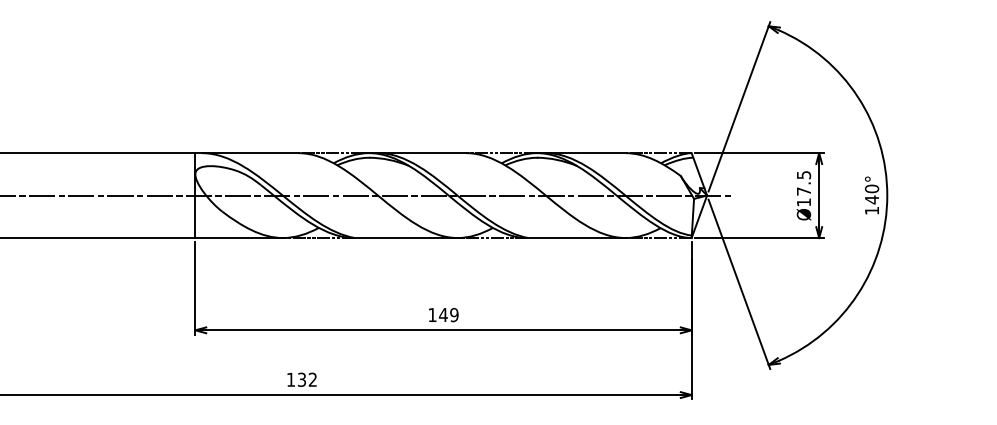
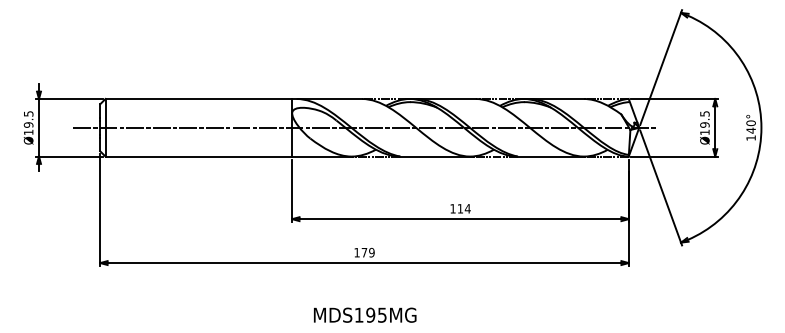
text: (803, 190) -> (704, 124), Ø17.5 -> Ø19.5
text: (447, 314) -> (463, 208), 149 -> 114
text: (306, 379) -> (367, 252), 132 -> 179

